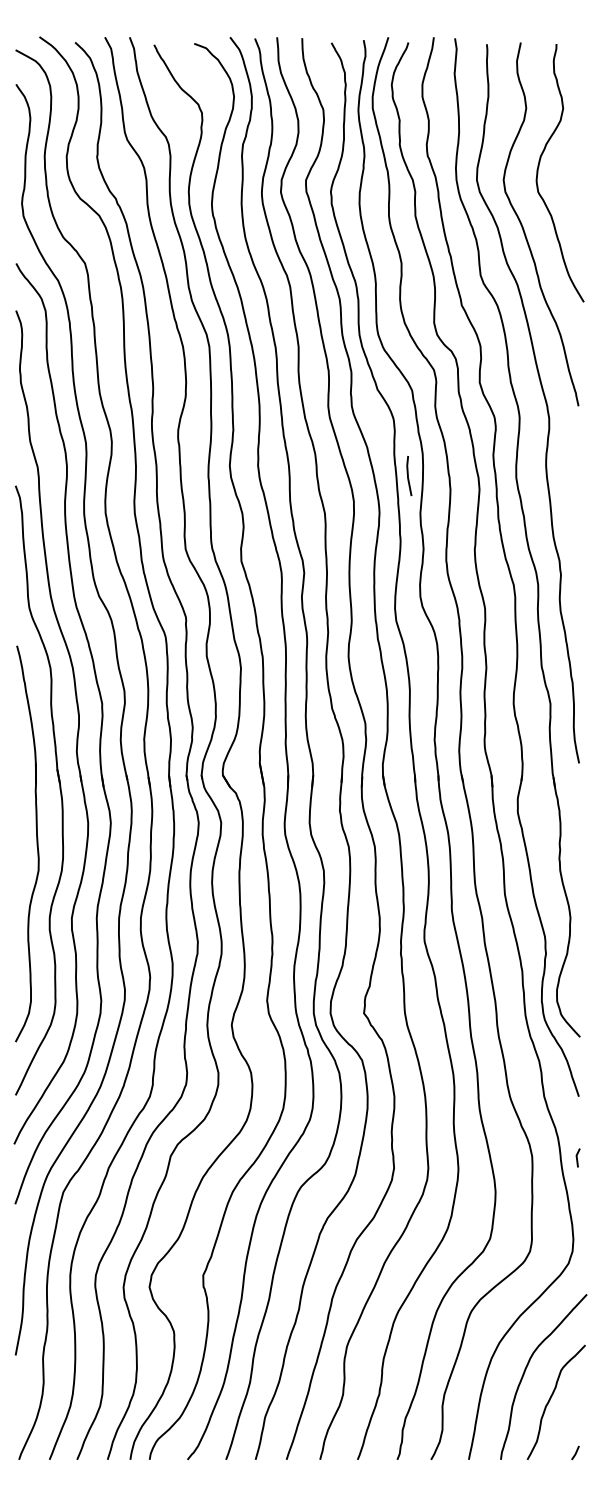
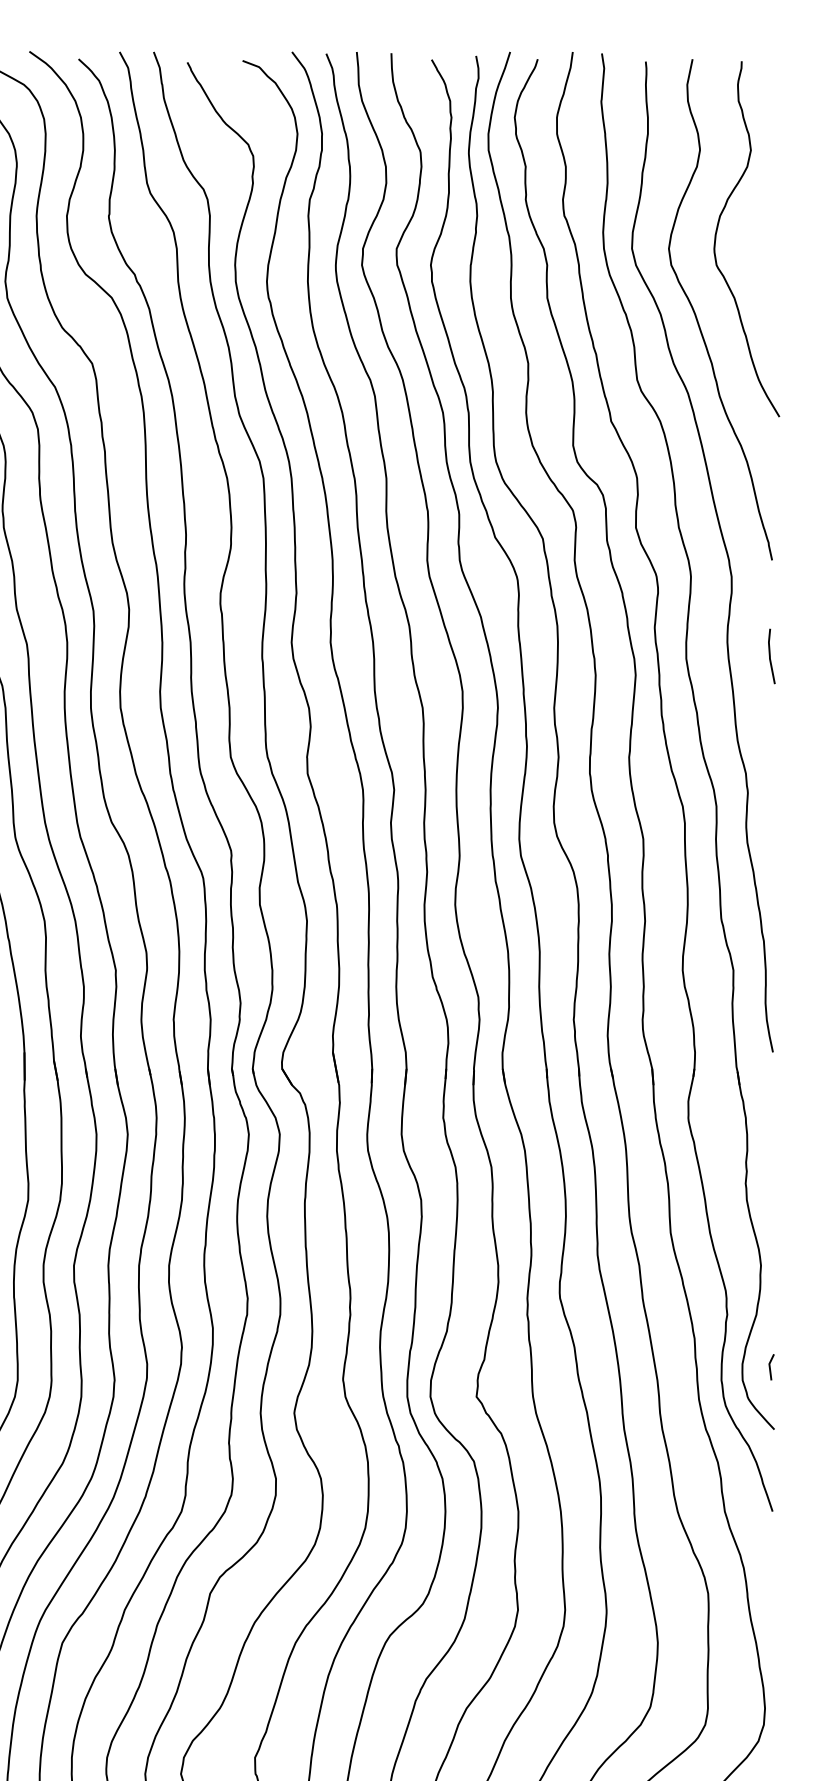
line: (408, 476) -> (770, 657), moved
line: (577, 1157) -> (770, 1366), moved

